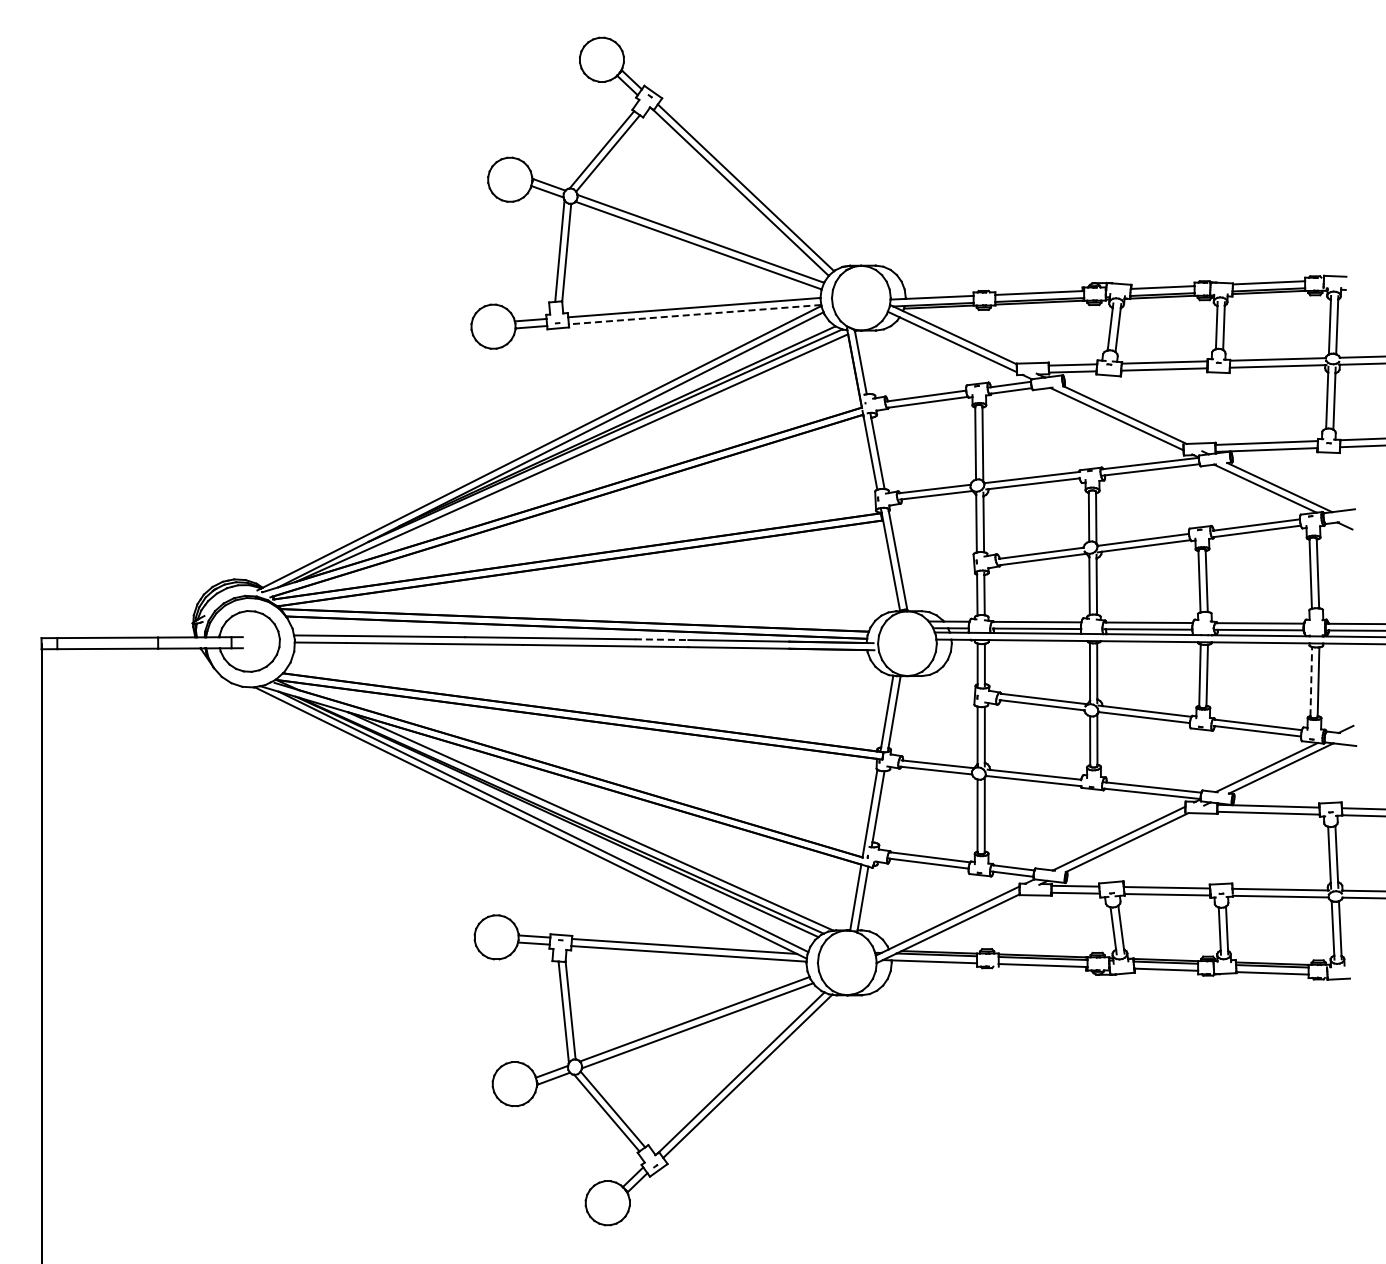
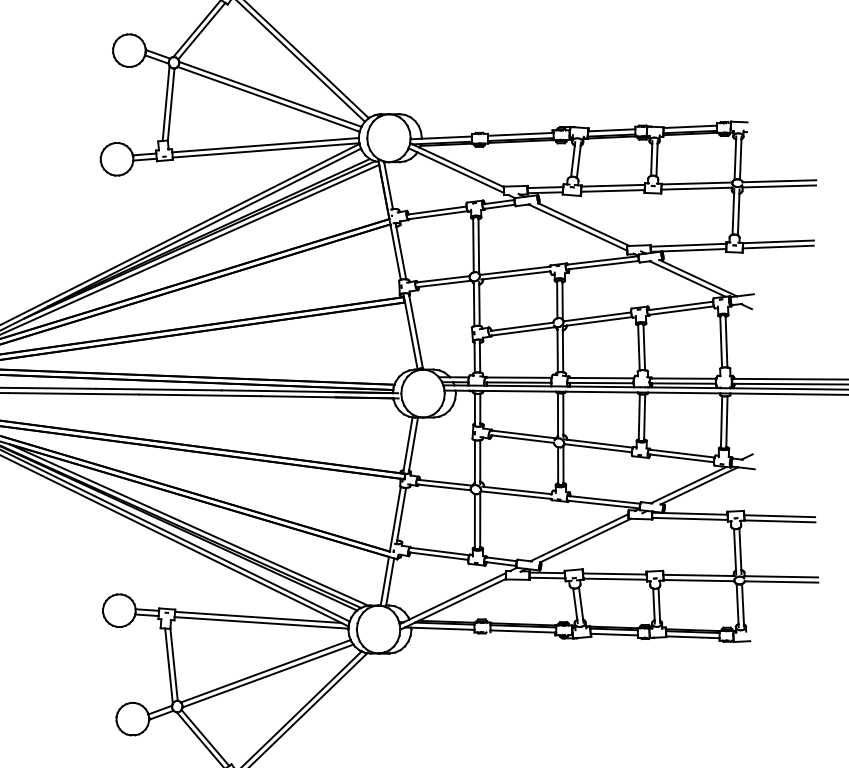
line: (695, 314) -> (266, 150), dashed -> solid
line: (661, 639) -> (241, 390), dashed -> solid
line: (1311, 681) -> (721, 421), dashed -> solid

